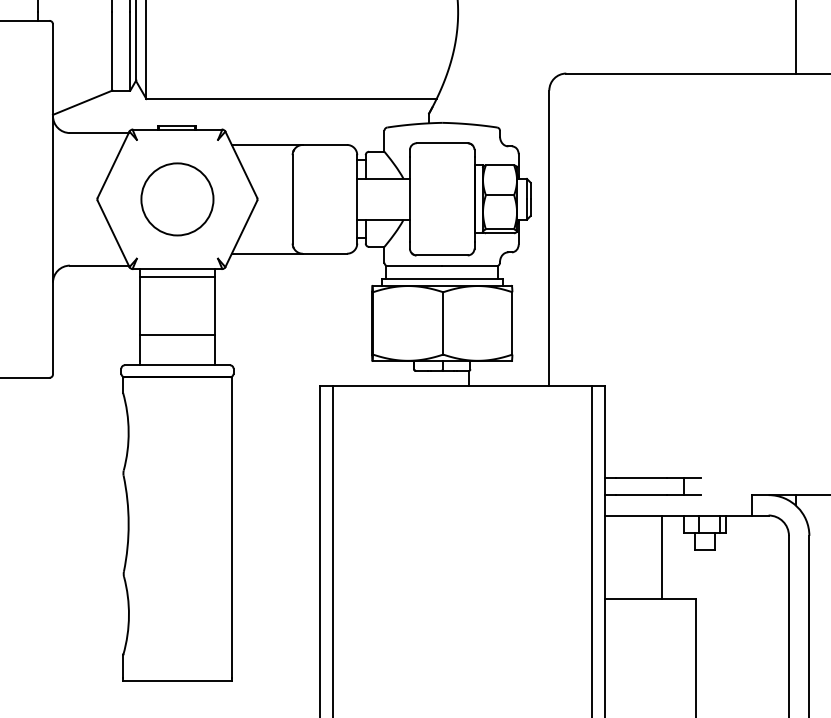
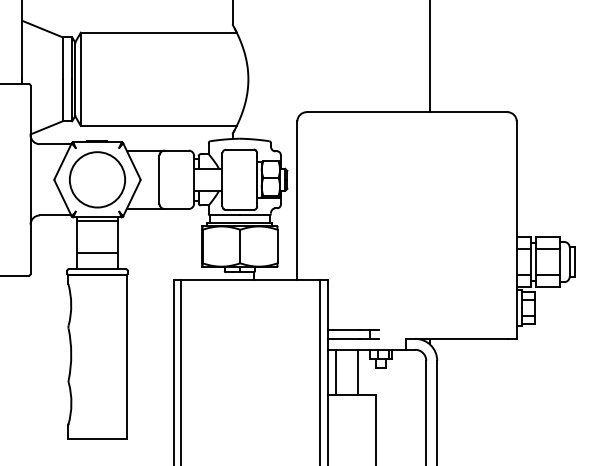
circle: (177, 198) -> (97, 179), size x1.43
line: (620, 555) -> (335, 371), added

